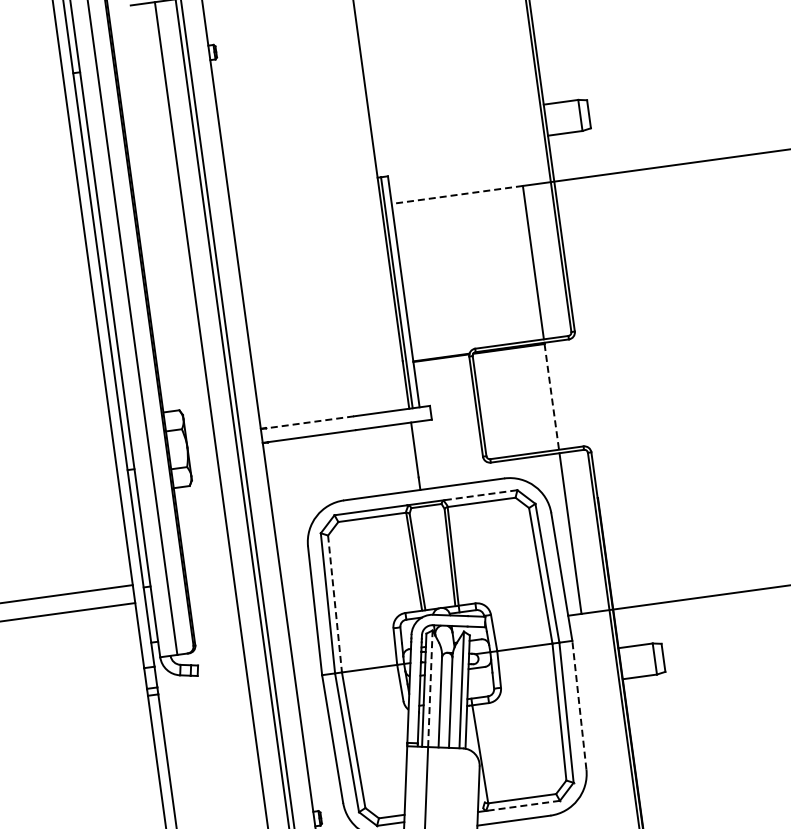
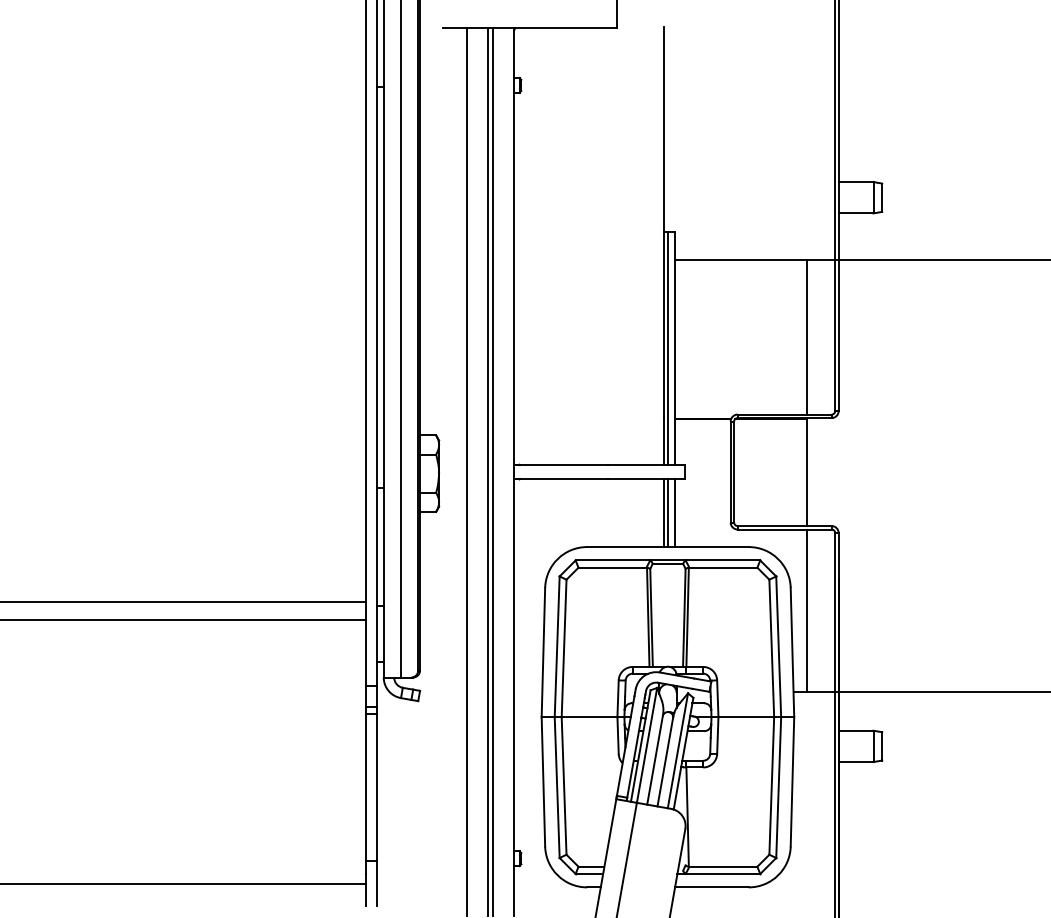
line: (457, 194) -> (740, 259), dashed -> solid
line: (551, 397) -> (806, 473), dashed -> solid
line: (306, 423) -> (560, 465), dashed -> solid
line: (426, 455) -> (674, 513), added
line: (419, 456) -> (667, 513), added
line: (481, 495) -> (723, 560), dashed -> solid
line: (335, 603) -> (564, 648), dashed -> solid
line: (430, 687) -> (647, 744), dashed -> solid
line: (579, 704) -> (792, 781), dashed -> solid
line: (523, 805) -> (723, 873), dashed -> solid

